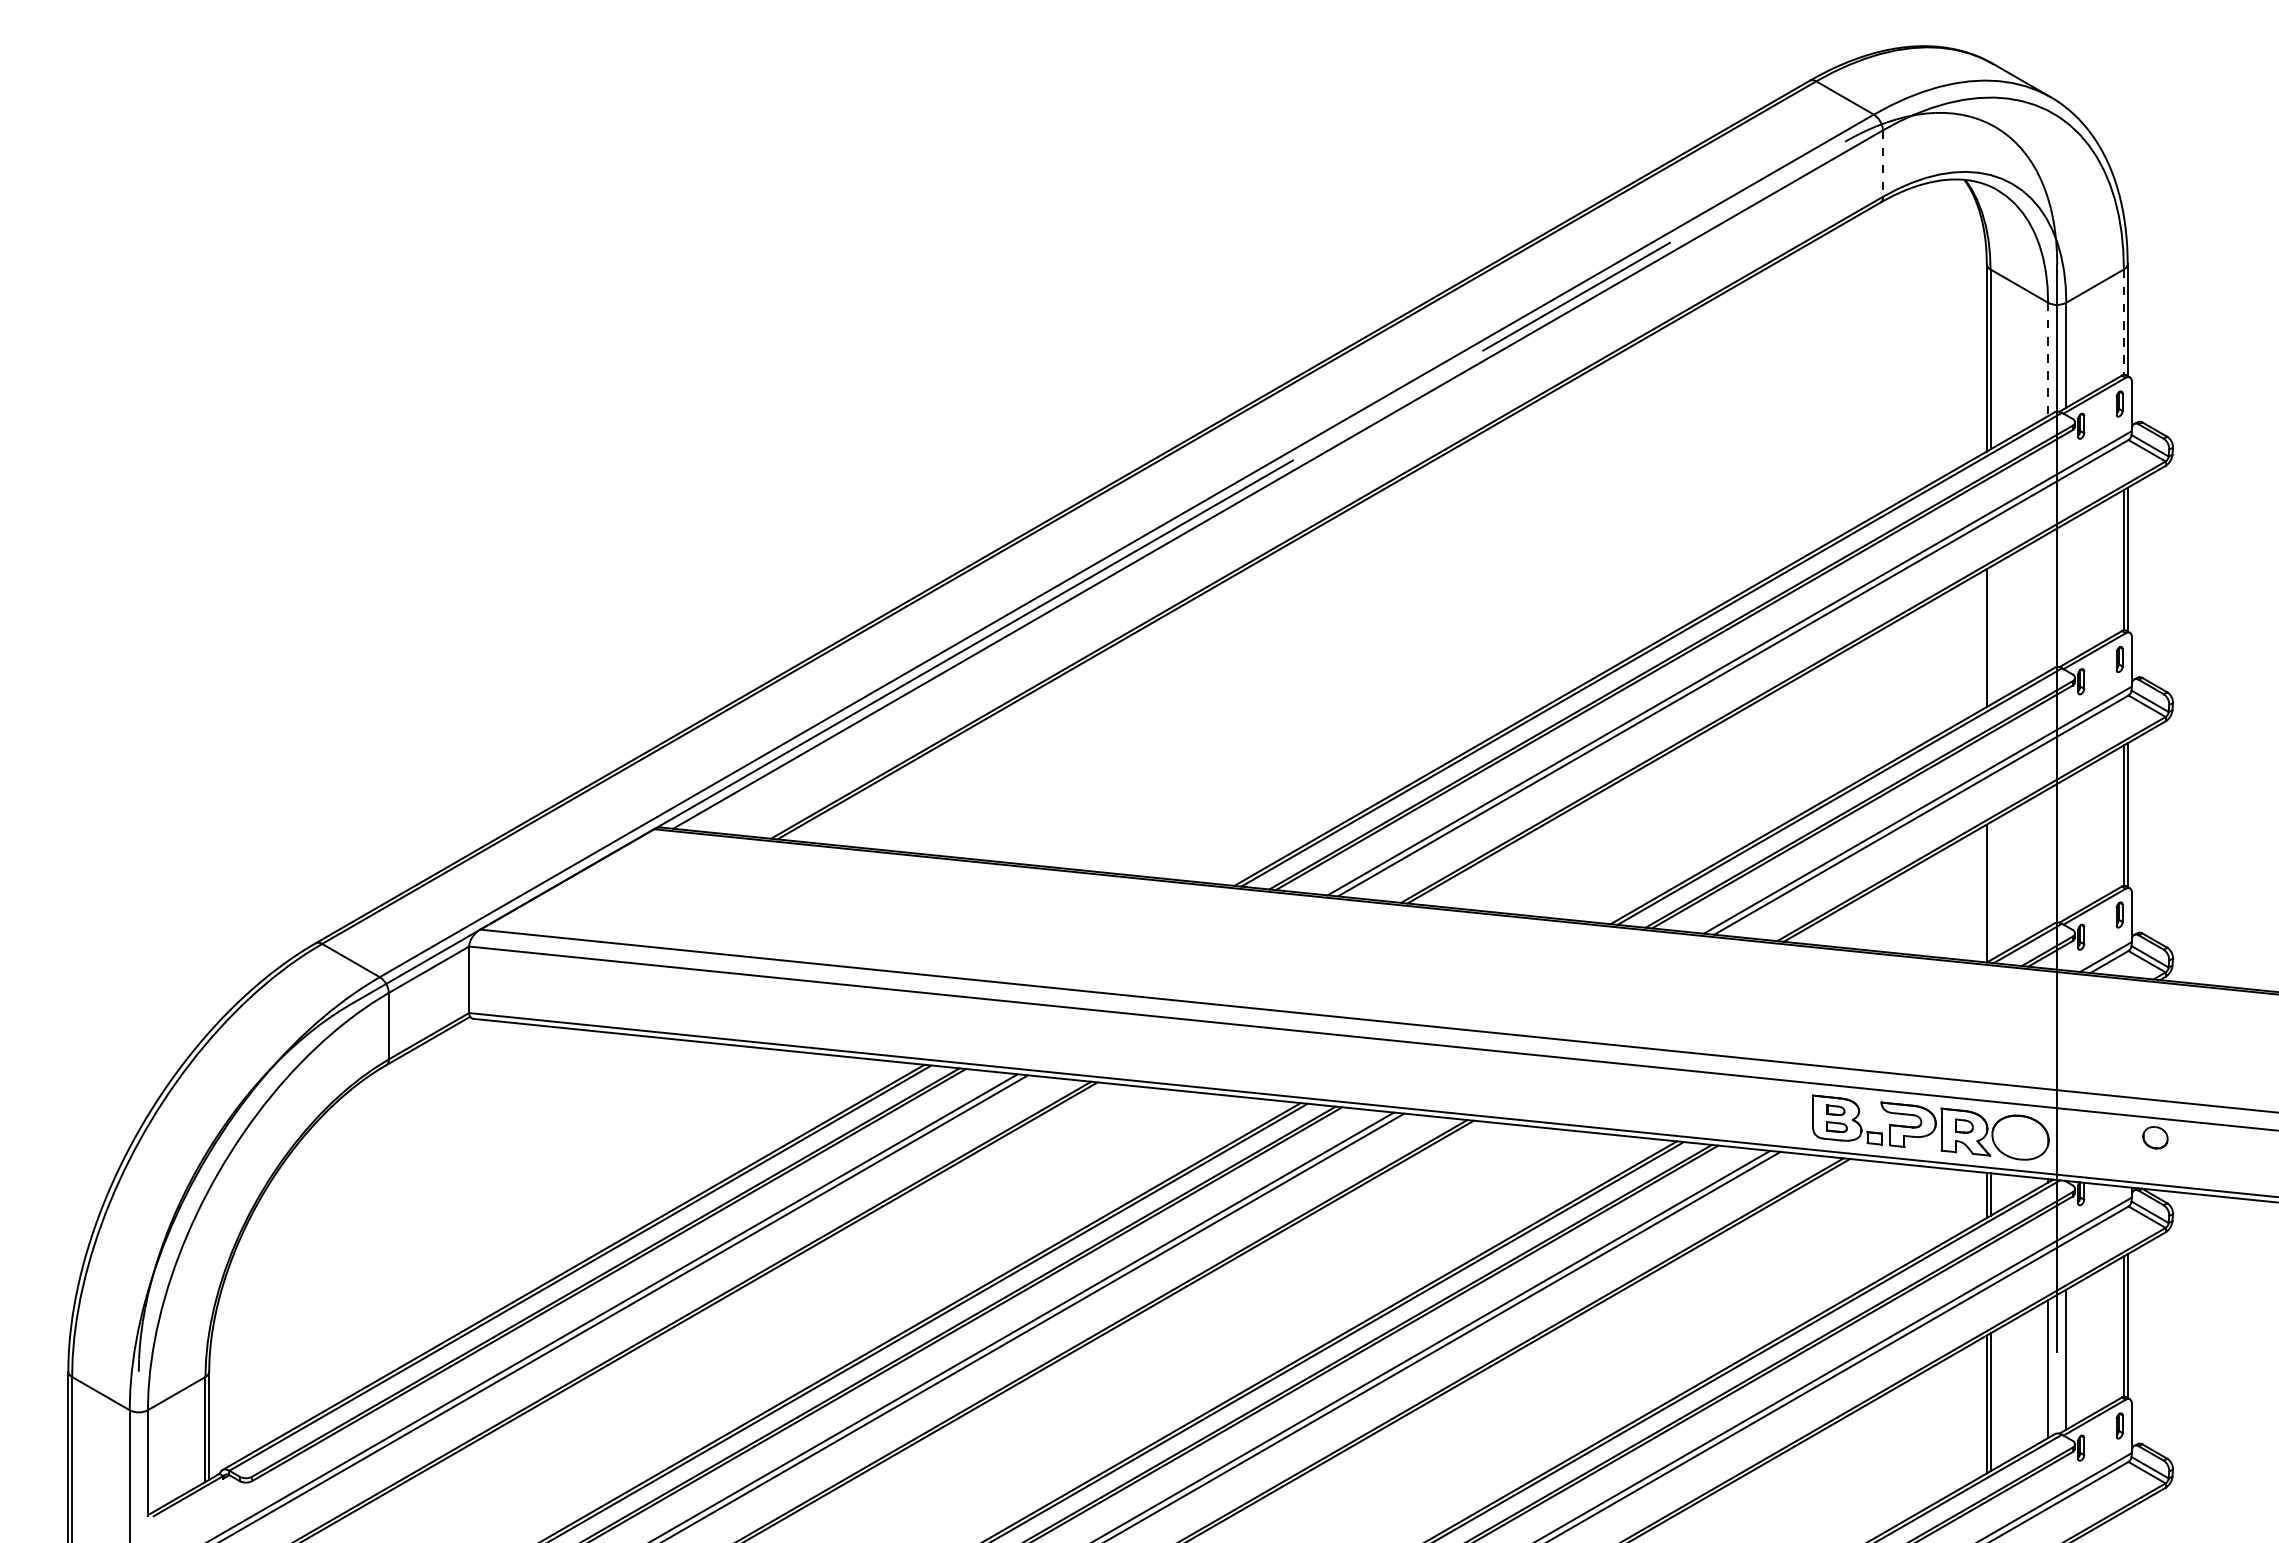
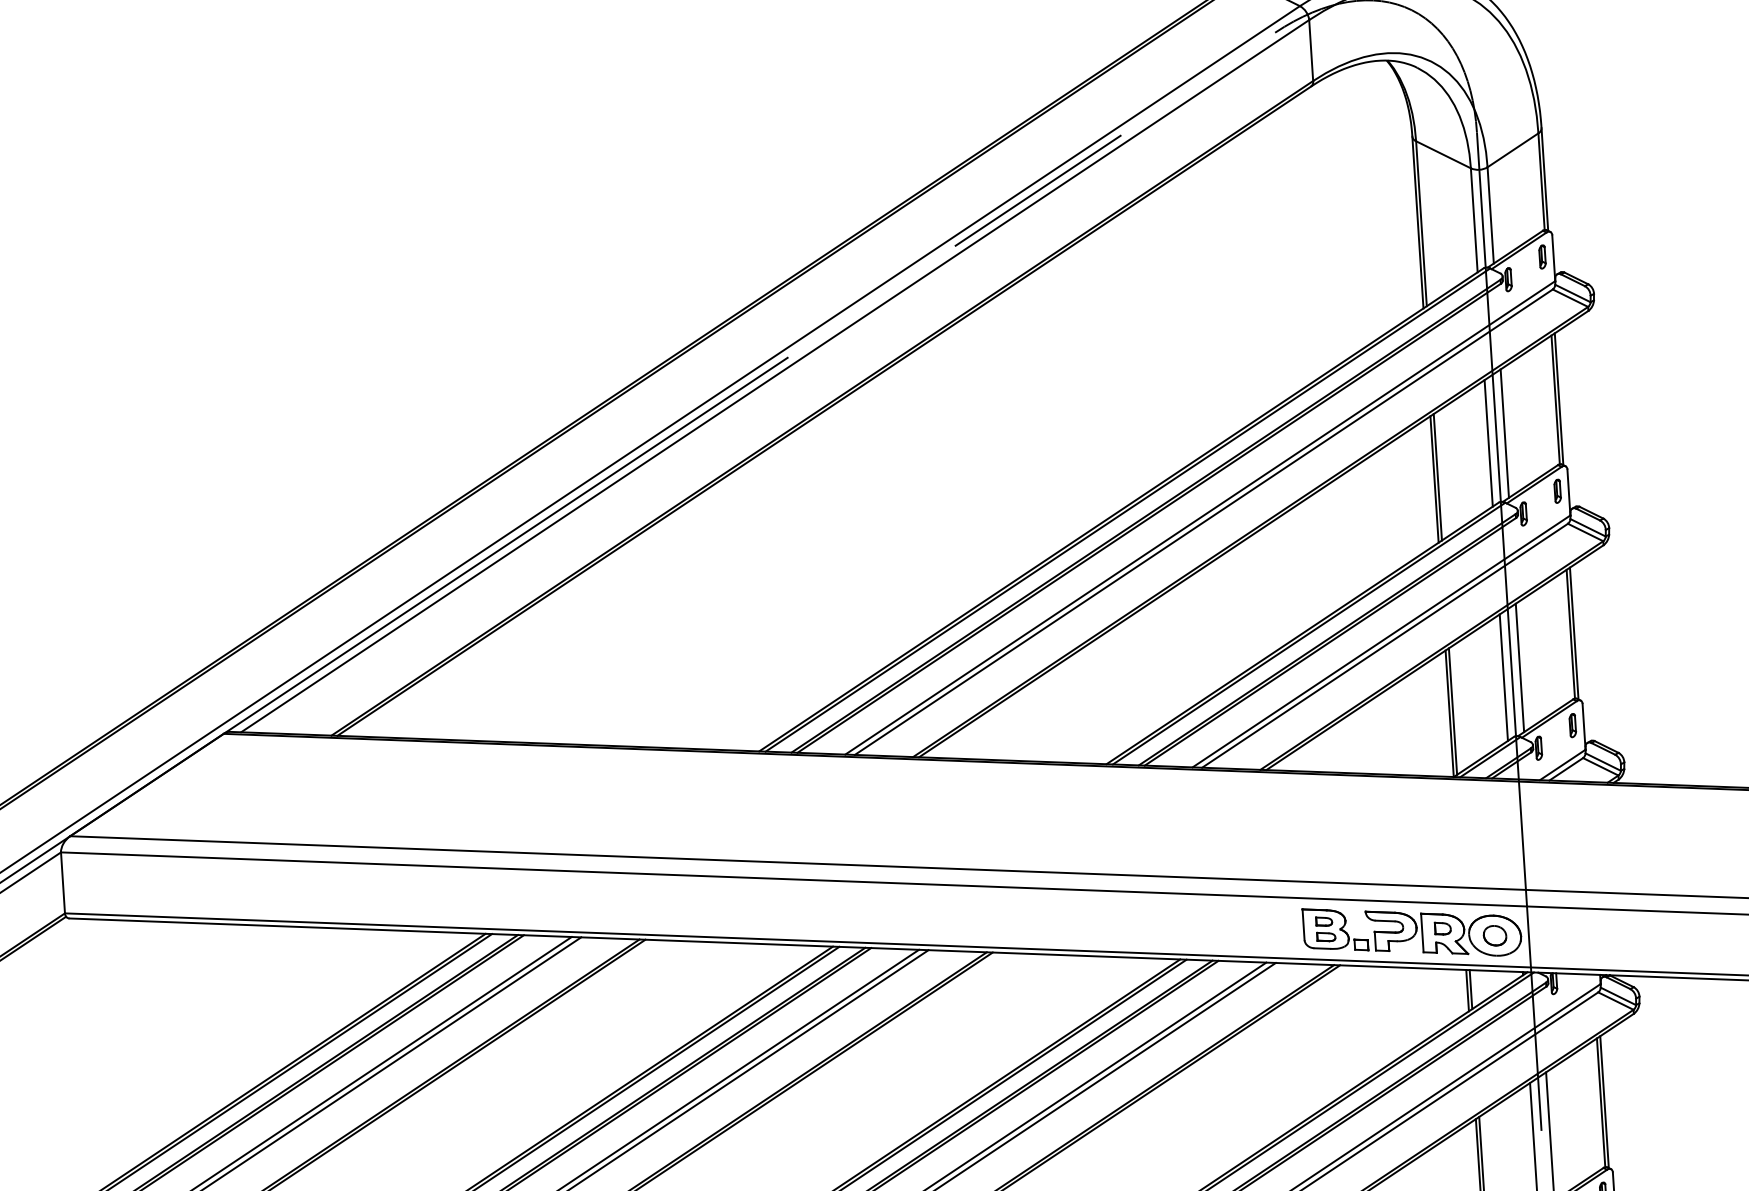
line: (1882, 164) -> (1310, 51), dashed -> solid
line: (2123, 322) -> (1541, 181), dashed -> solid
line: (2048, 359) -> (1474, 220), dashed -> solid
line: (2066, 593) -> (1505, 433), added
line: (2048, 602) -> (1489, 443), added
line: (1990, 635) -> (1437, 476), added
line: (2066, 848) -> (1520, 667), added
line: (2048, 858) -> (1504, 677), added
line: (1990, 891) -> (1452, 711), added
part: (2155, 1137) -> (1495, 935), moved

